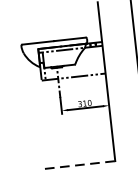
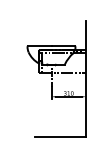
line: (80, 165) -> (60, 137), dashed -> solid

